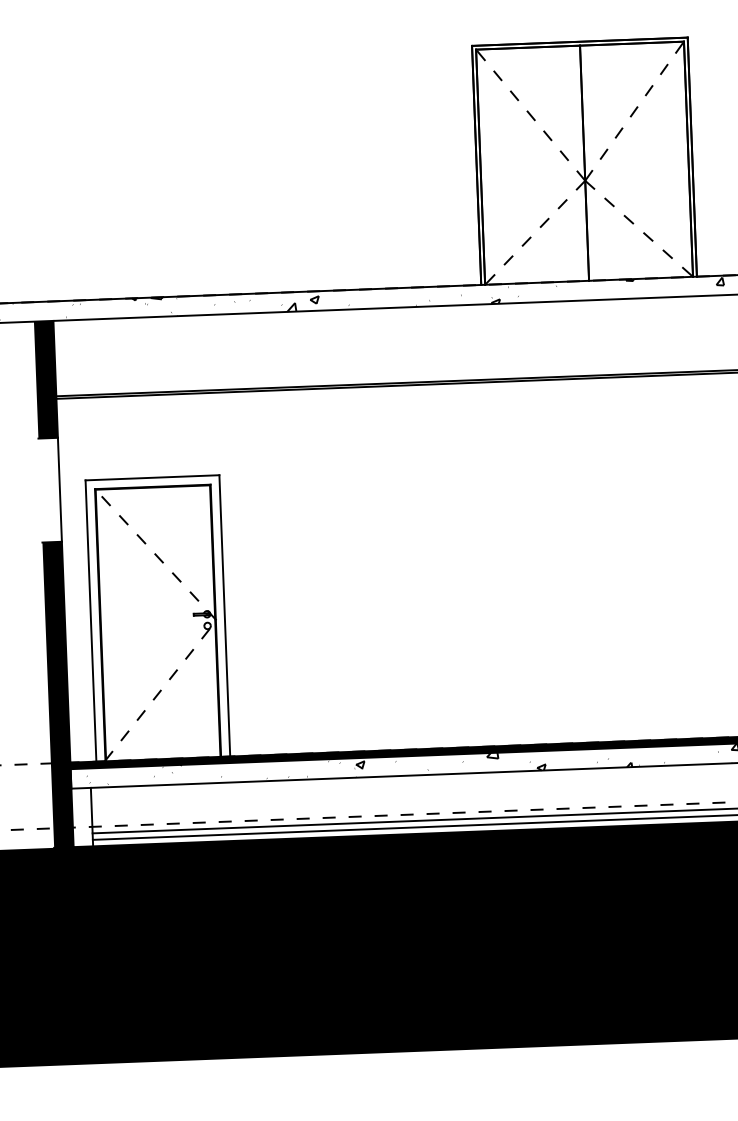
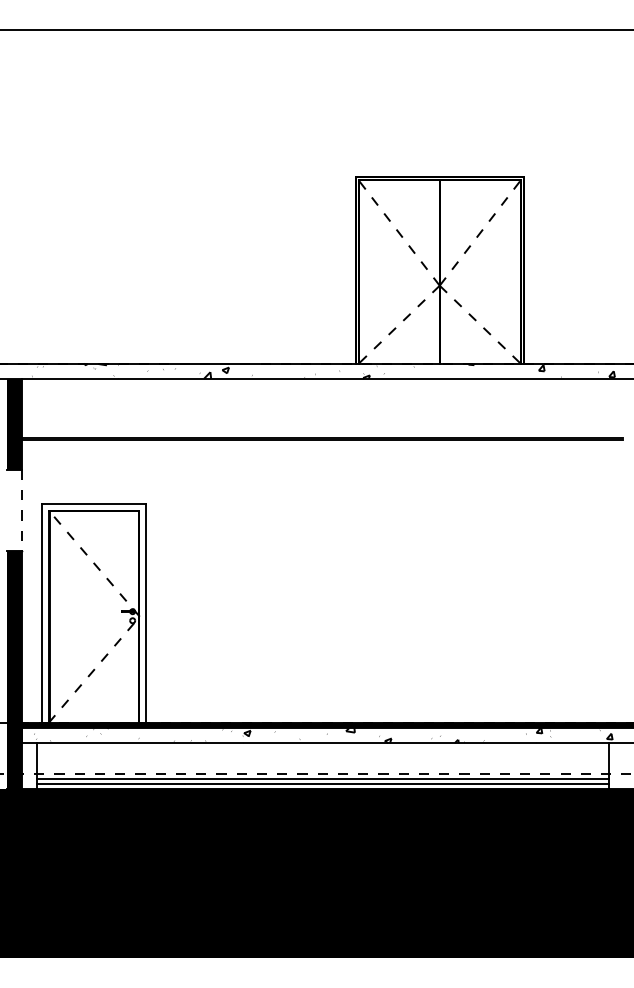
line: (59, 489) -> (21, 510), solid -> dashed

